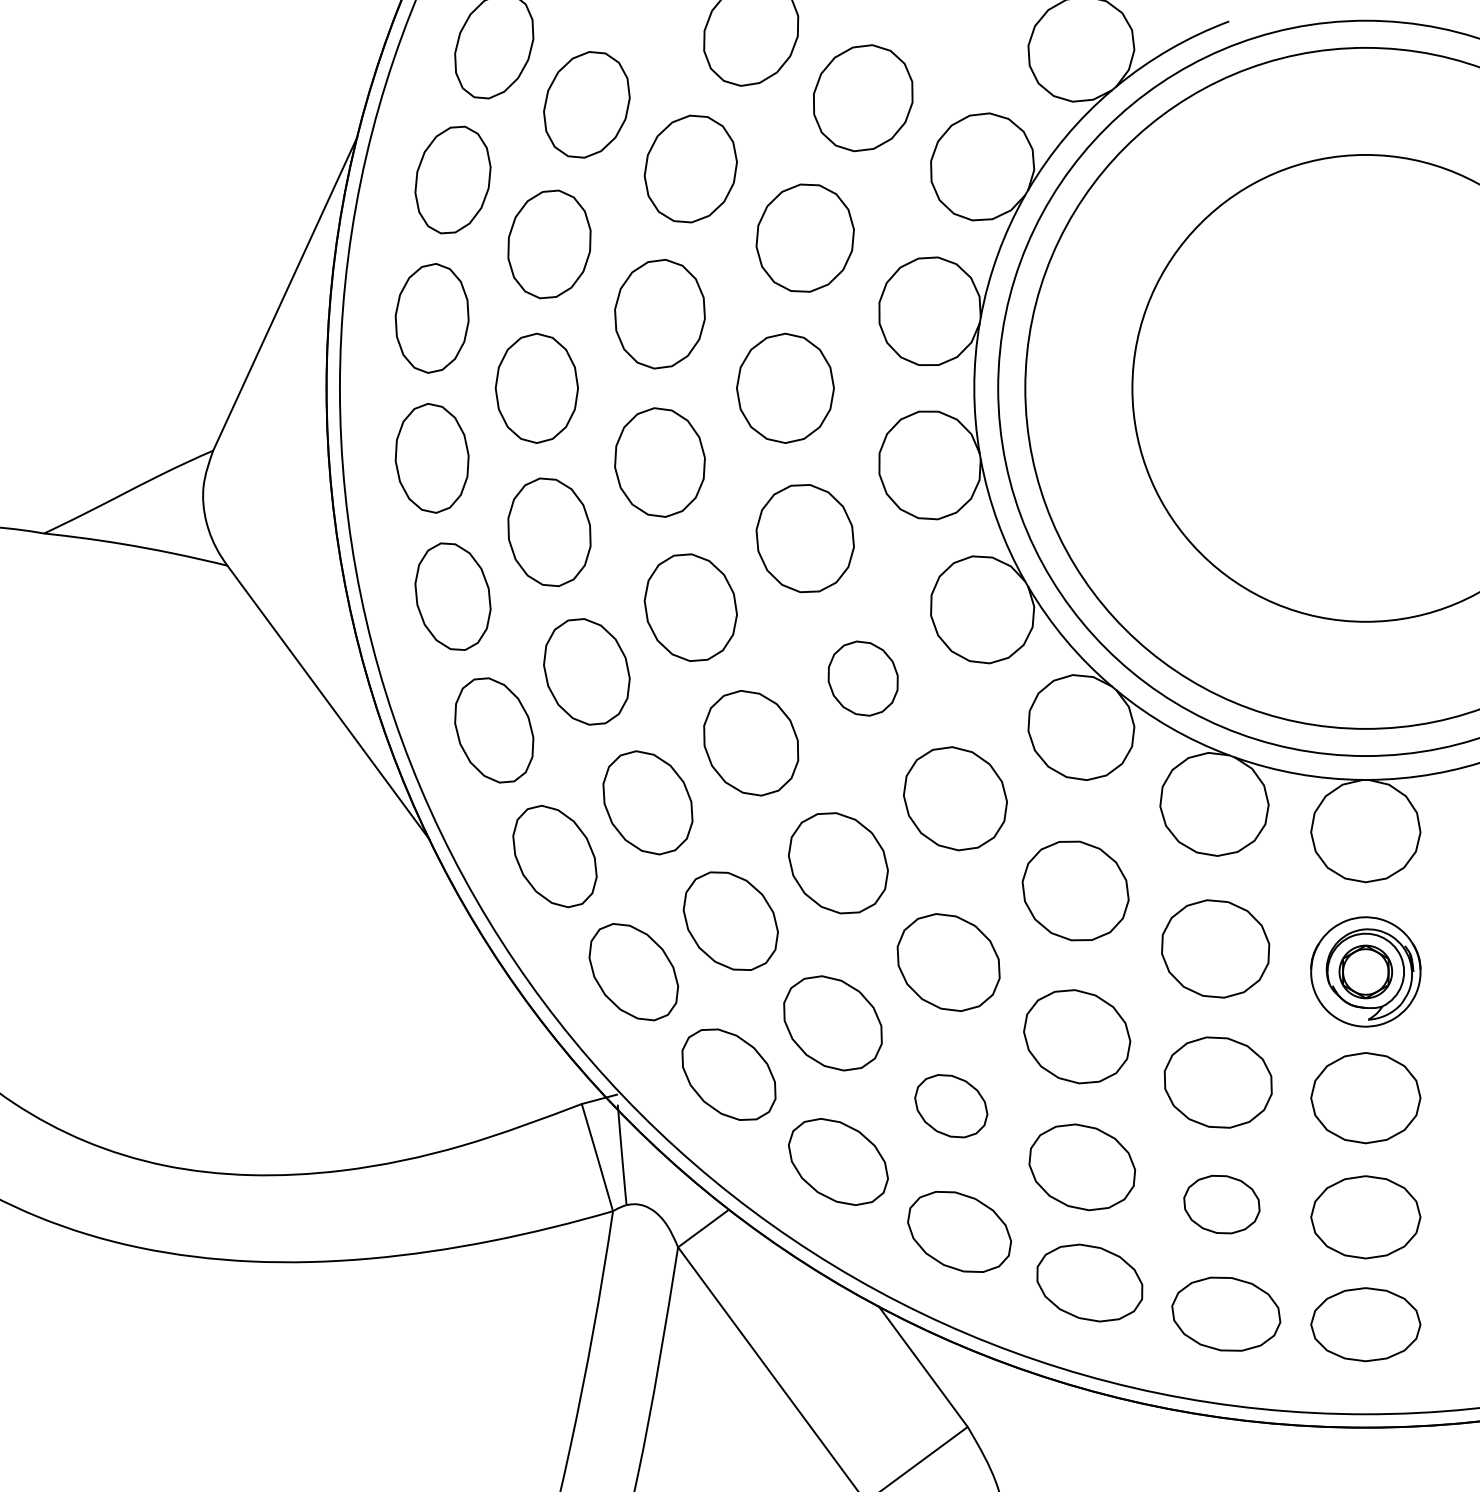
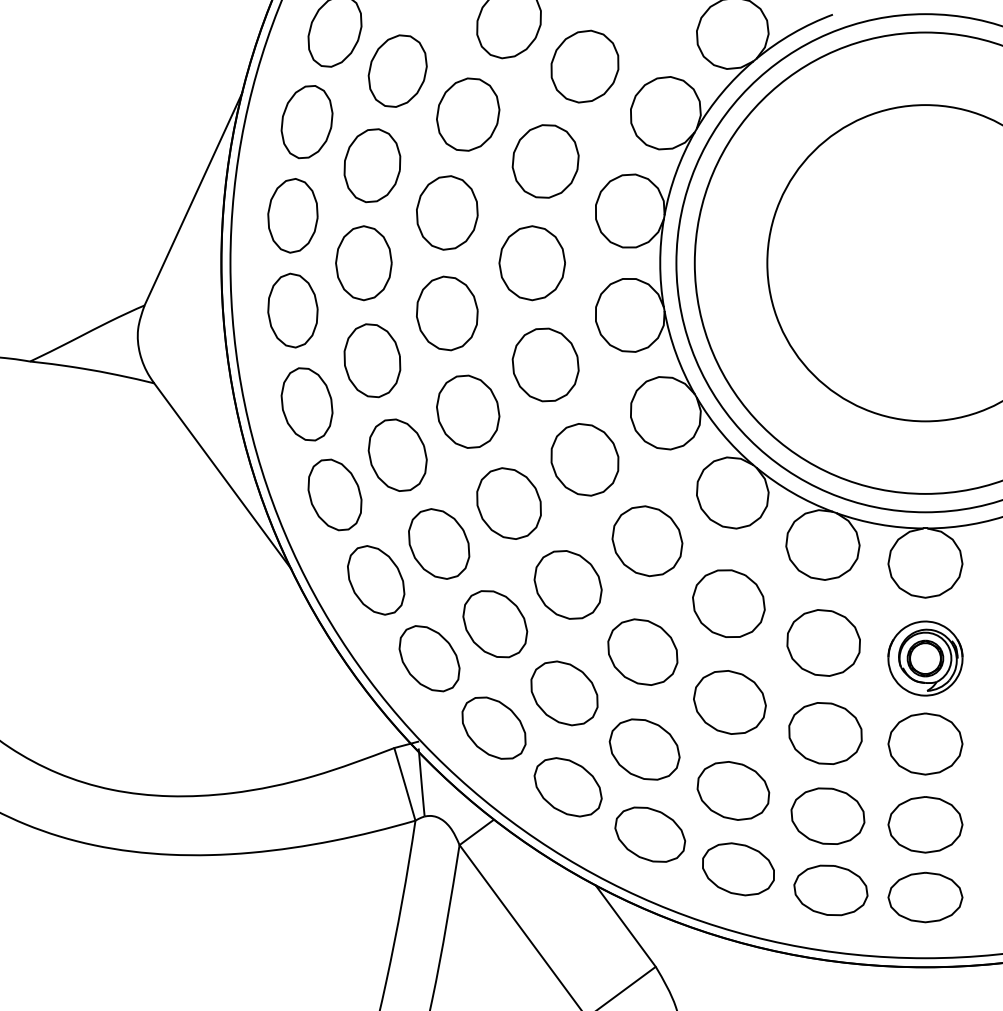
part: (862, 678) -> (584, 459), size x1.43
part: (951, 1106) -> (644, 749), size x1.43
part: (1221, 1203) -> (827, 815), size x1.43

